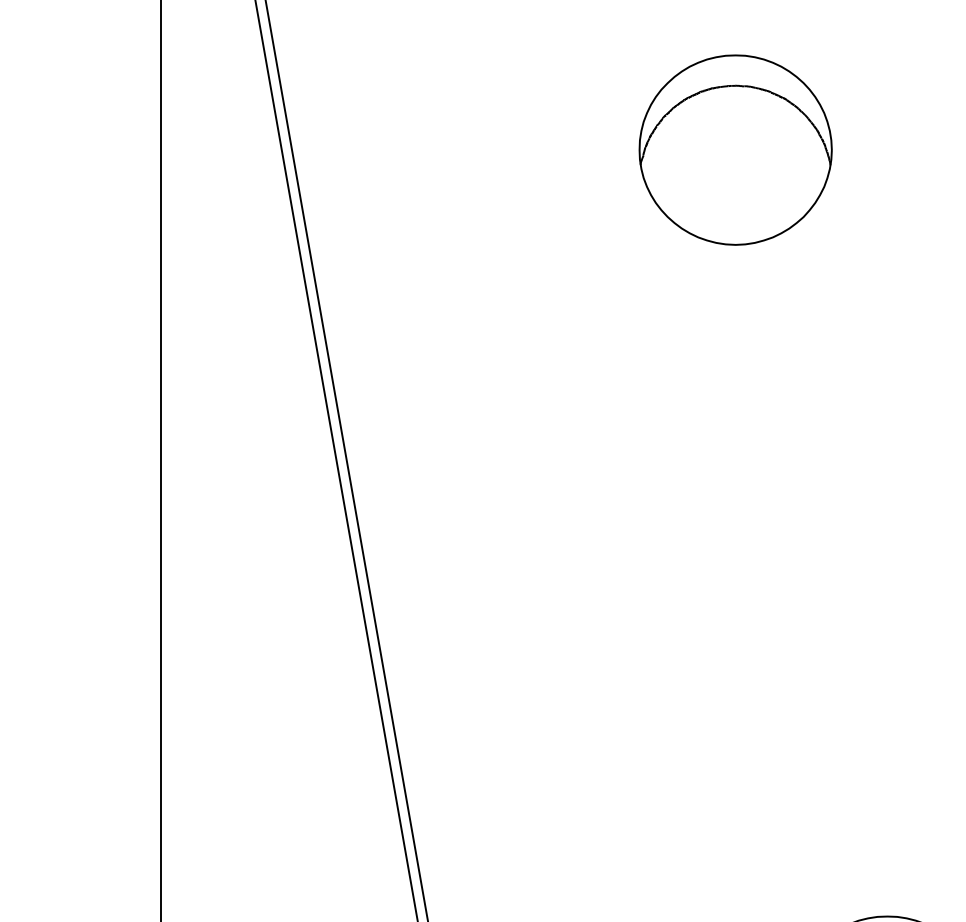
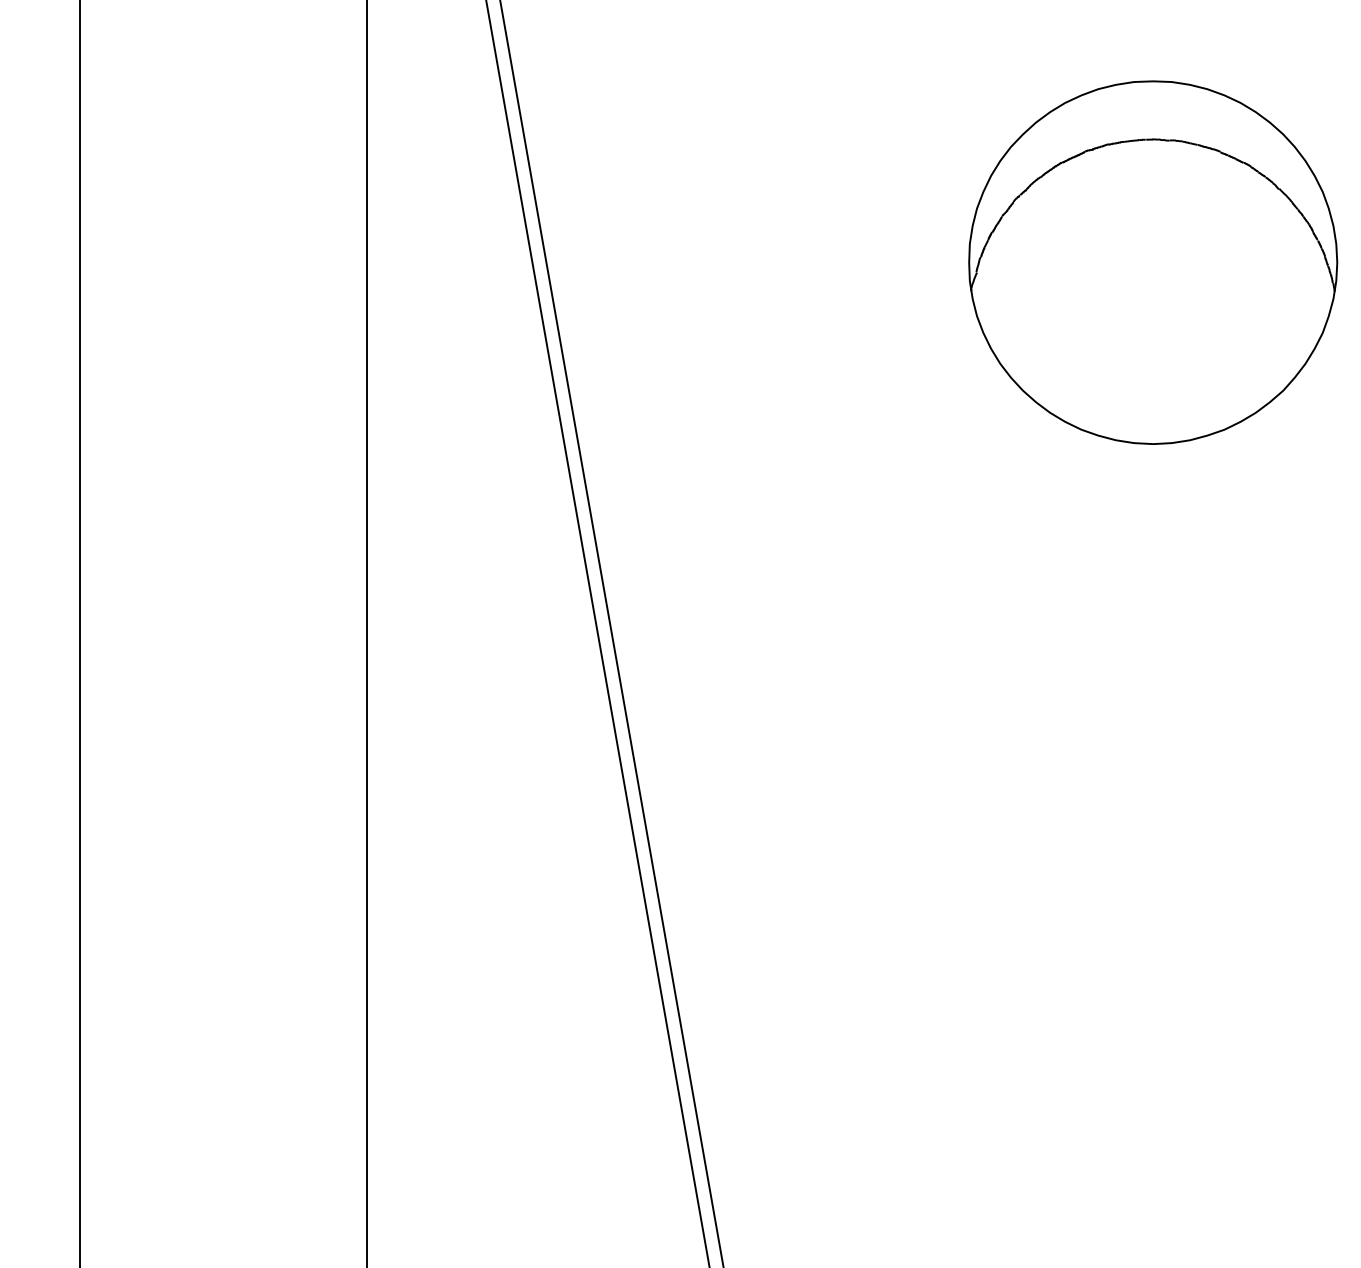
part: (735, 149) -> (1152, 262), size x1.4

